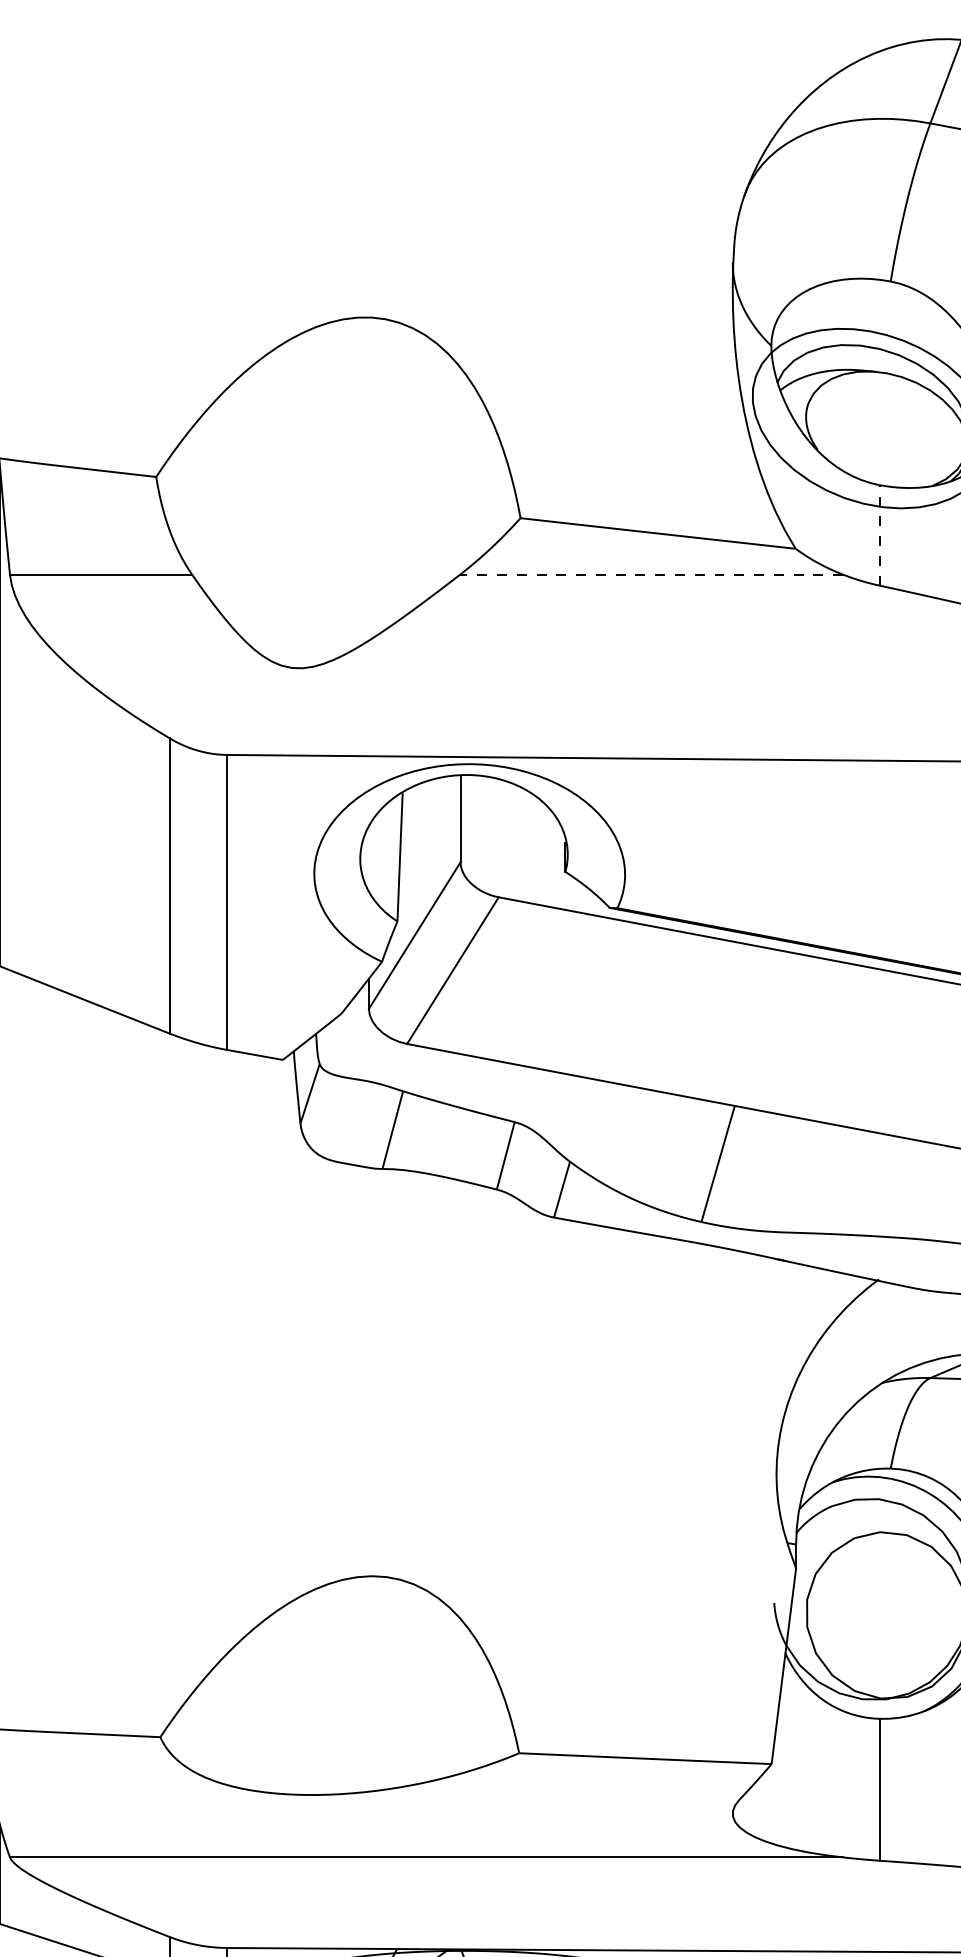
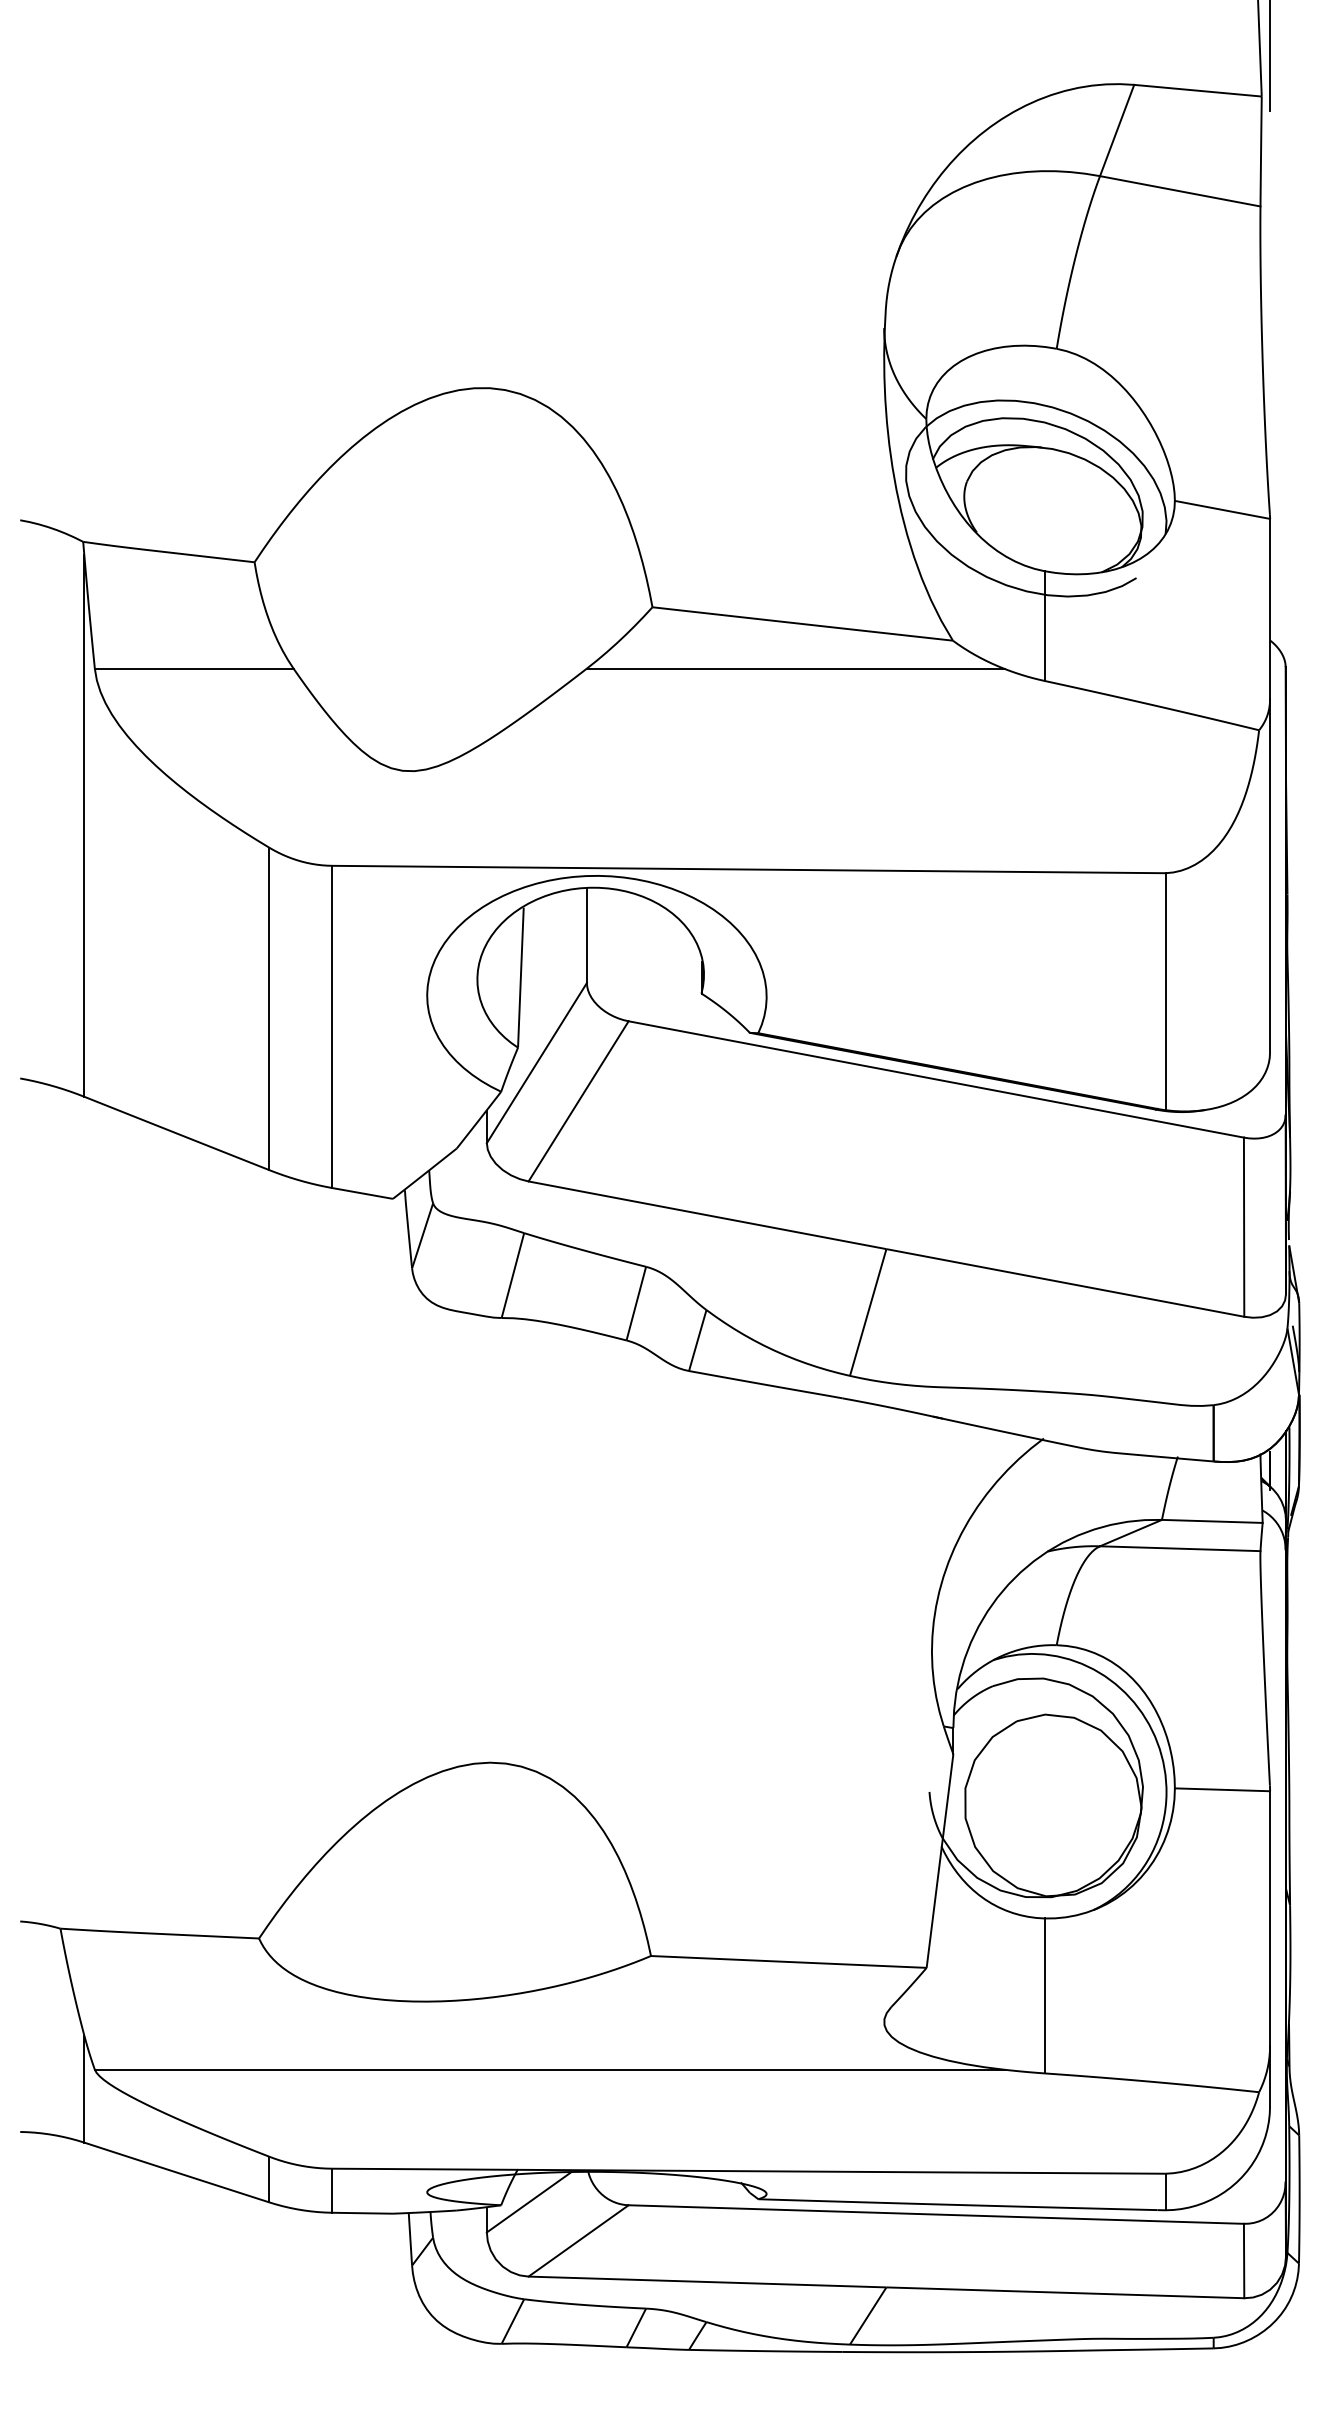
line: (879, 535) -> (1044, 626), dashed -> solid
line: (651, 574) -> (795, 668), dashed -> solid

